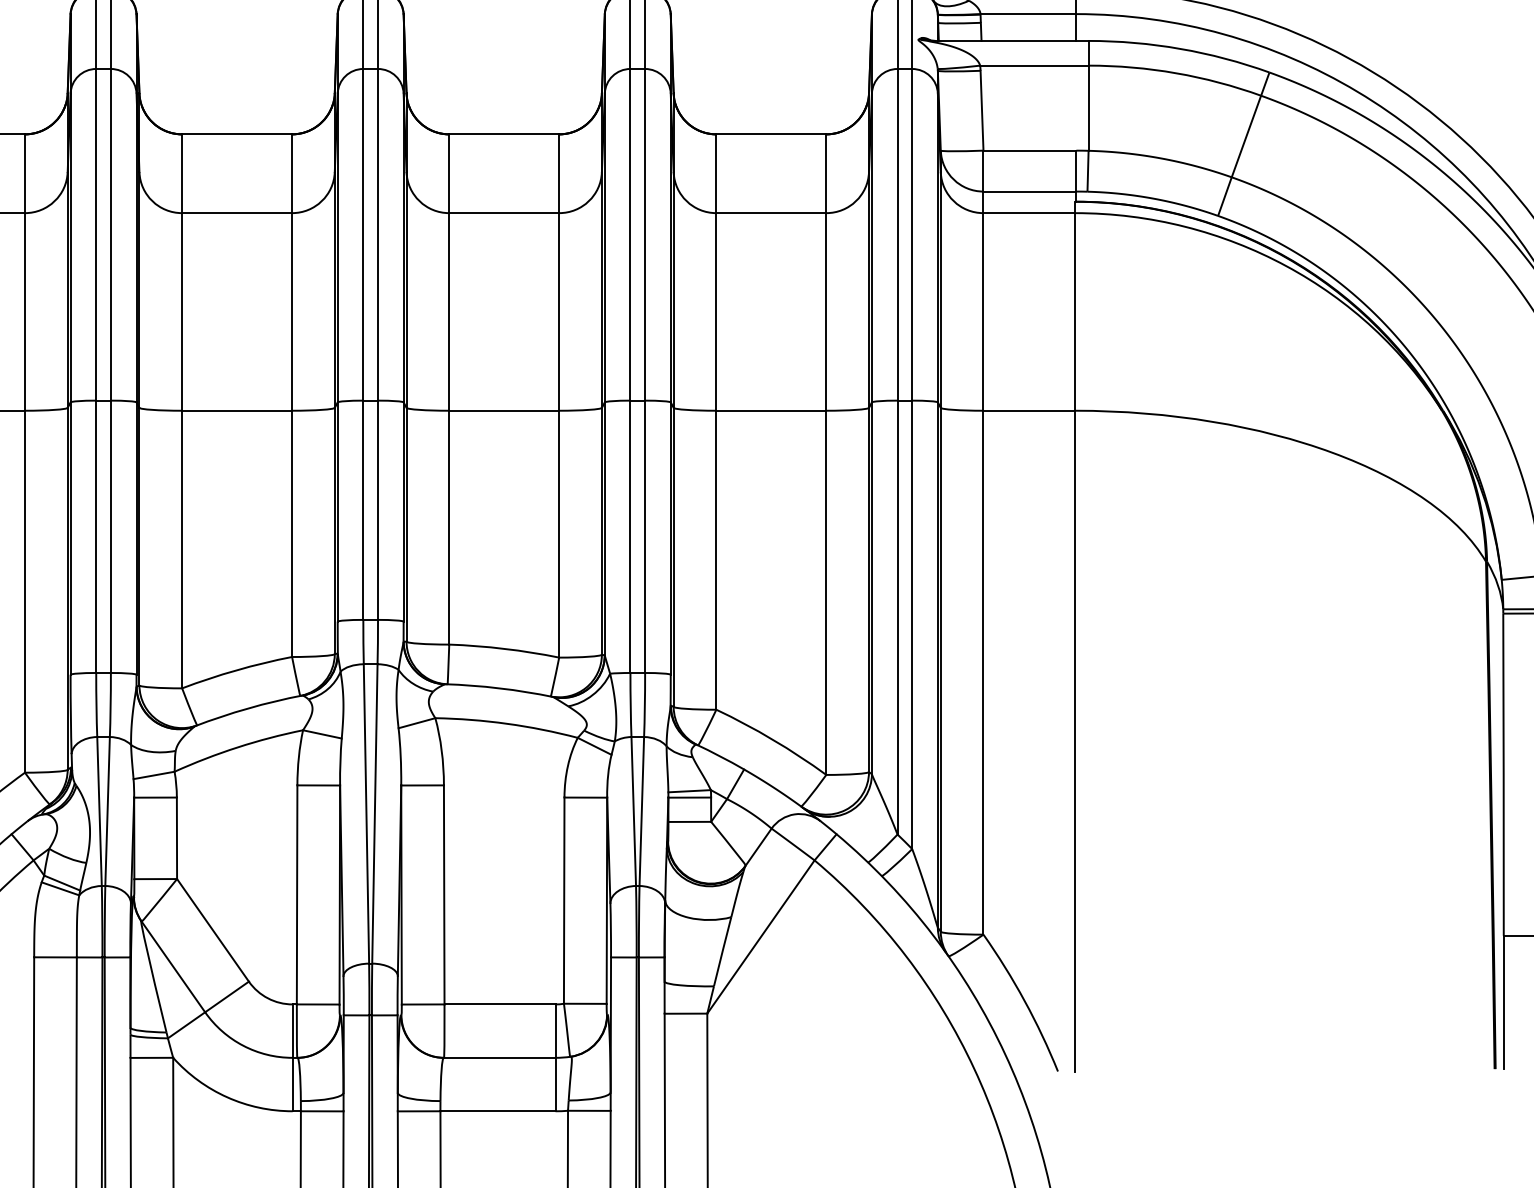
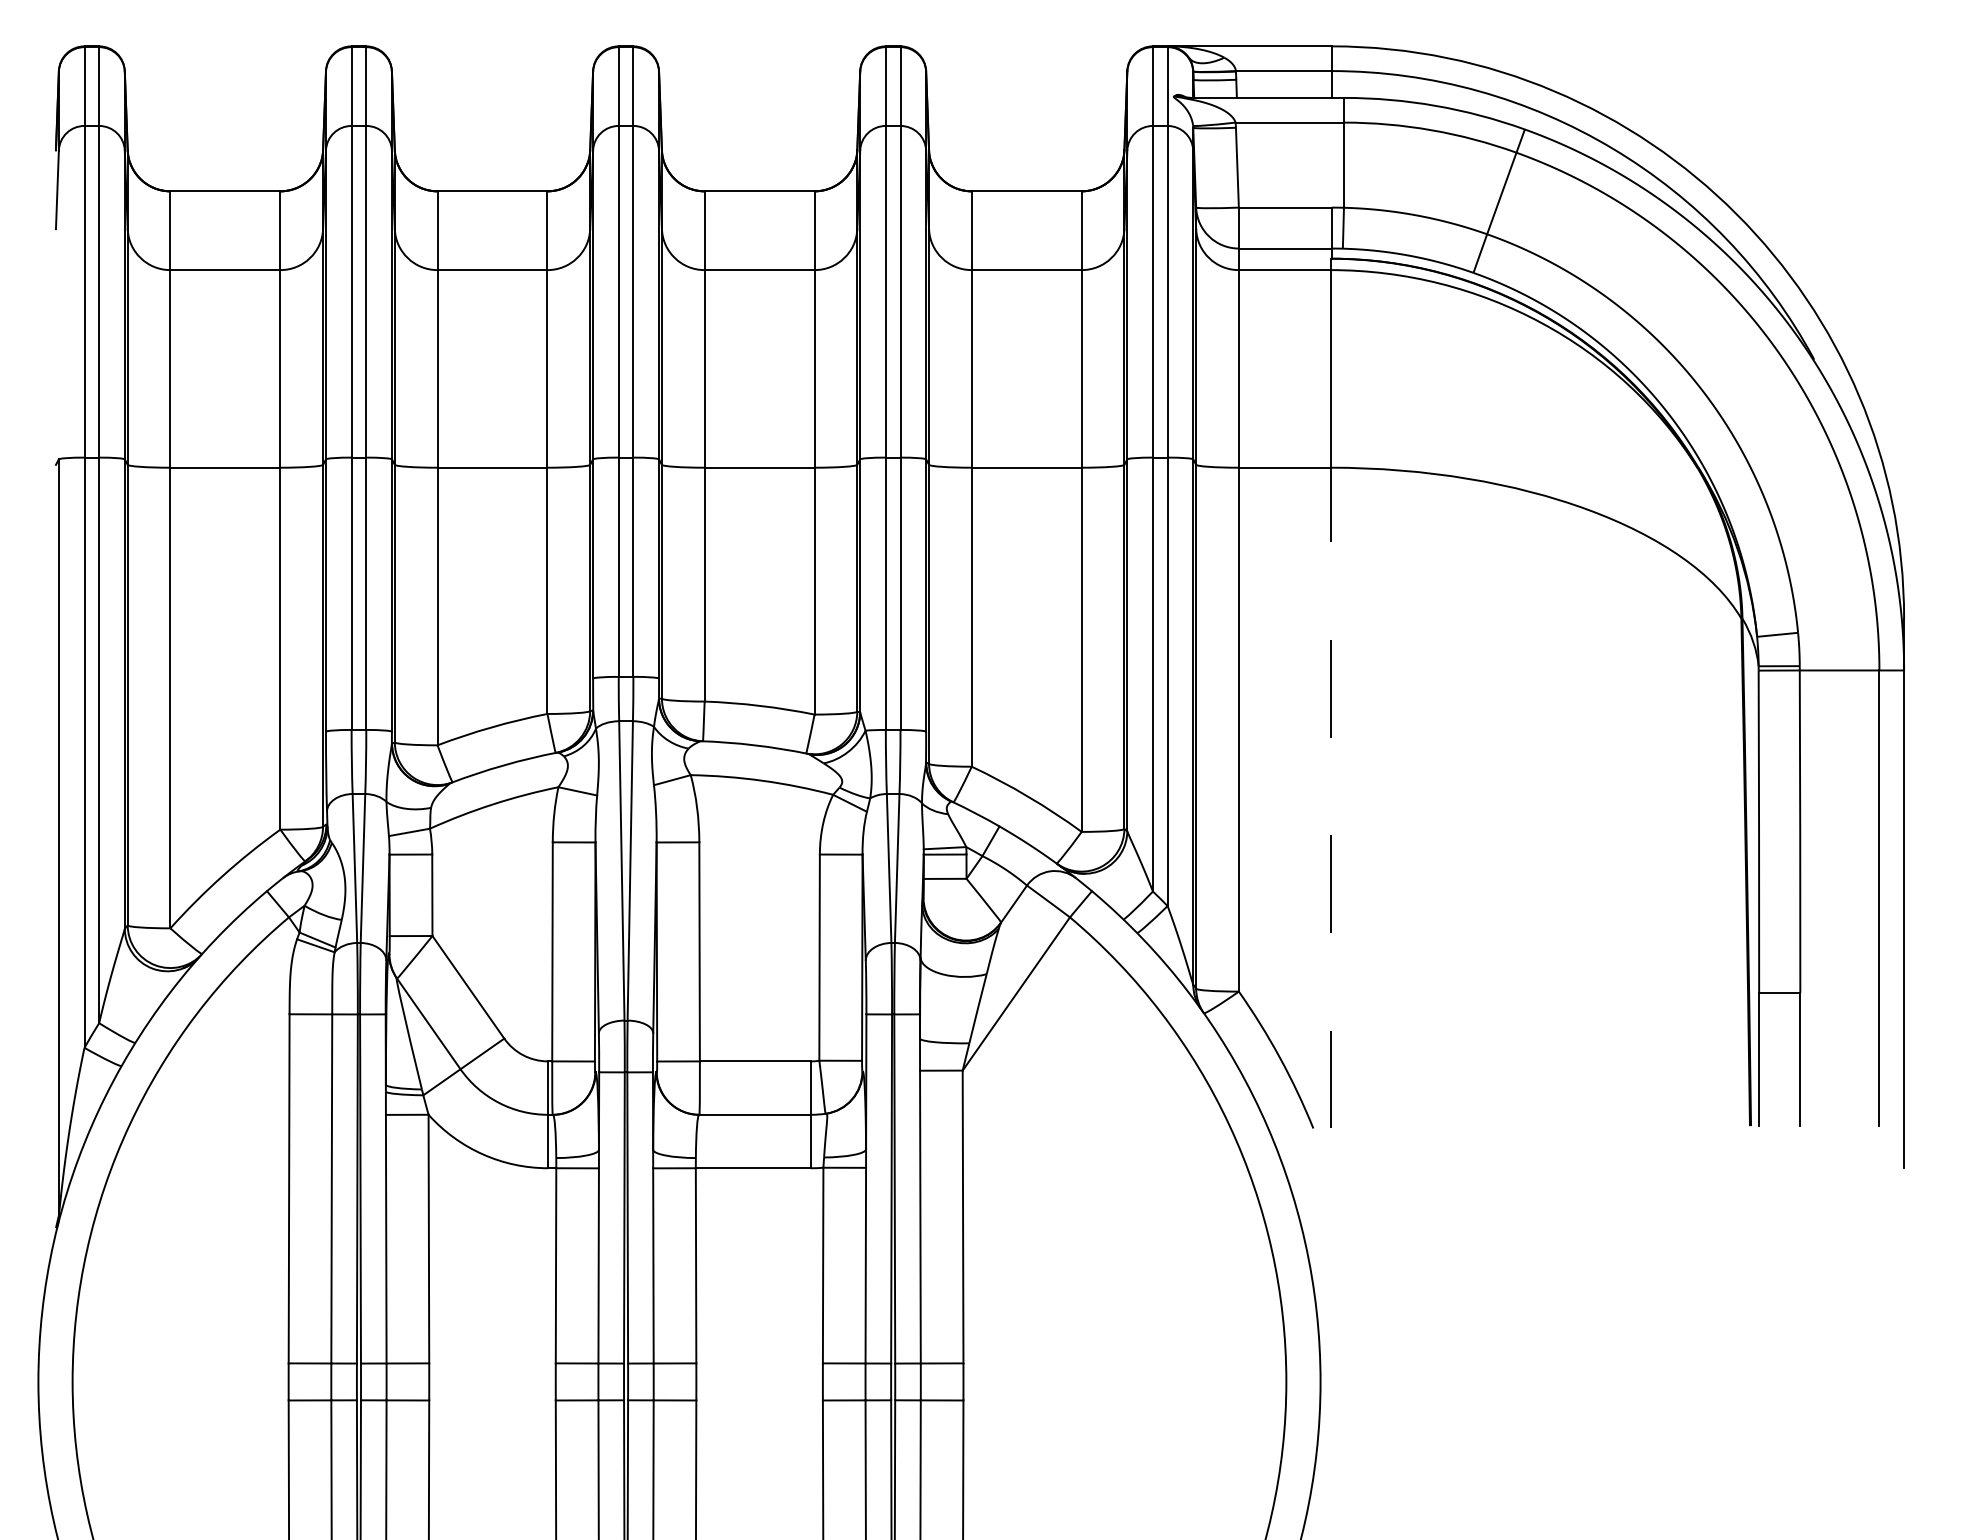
line: (1075, 740) -> (1330, 797), solid -> dashed

